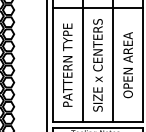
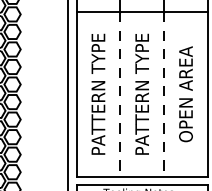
line: (82, 65) -> (119, 94), solid -> dashed
text: (97, 65) -> (141, 94), SIZE x CENTERS -> PATTERN TYPE
line: (113, 65) -> (164, 94), solid -> dashed

